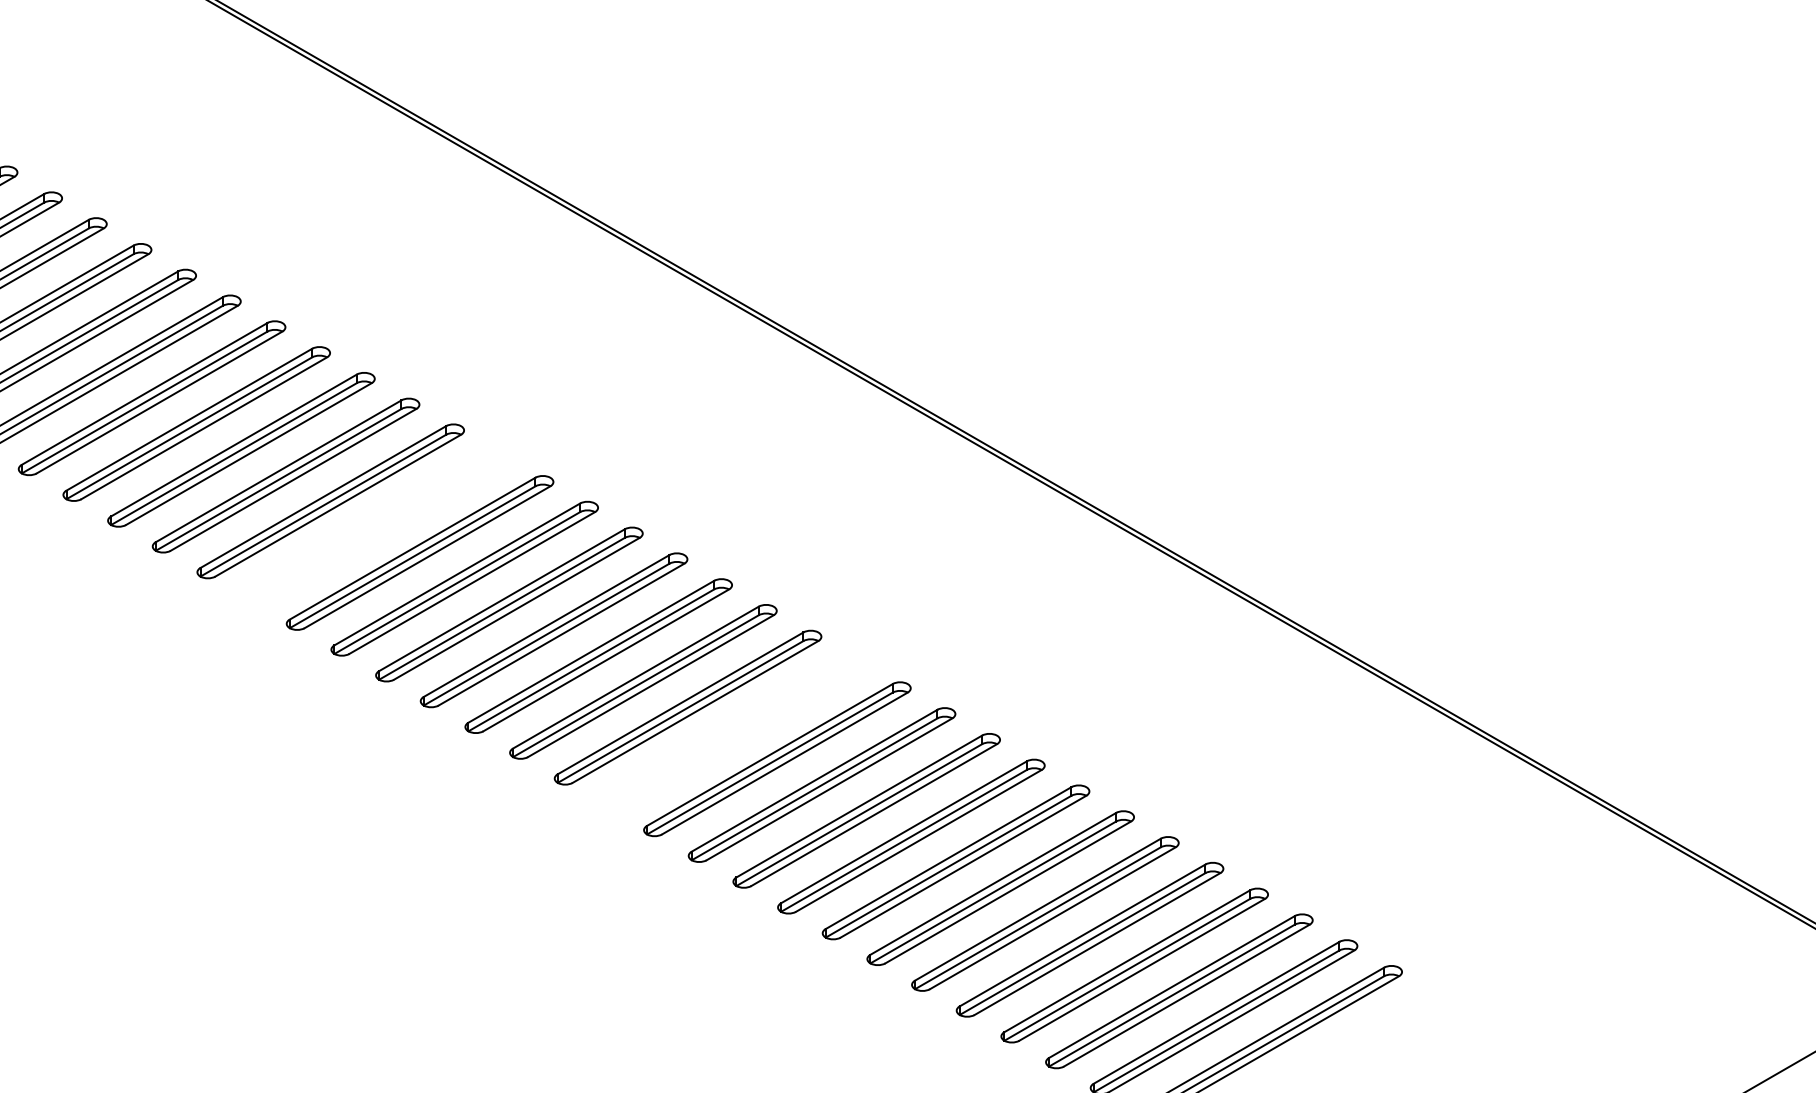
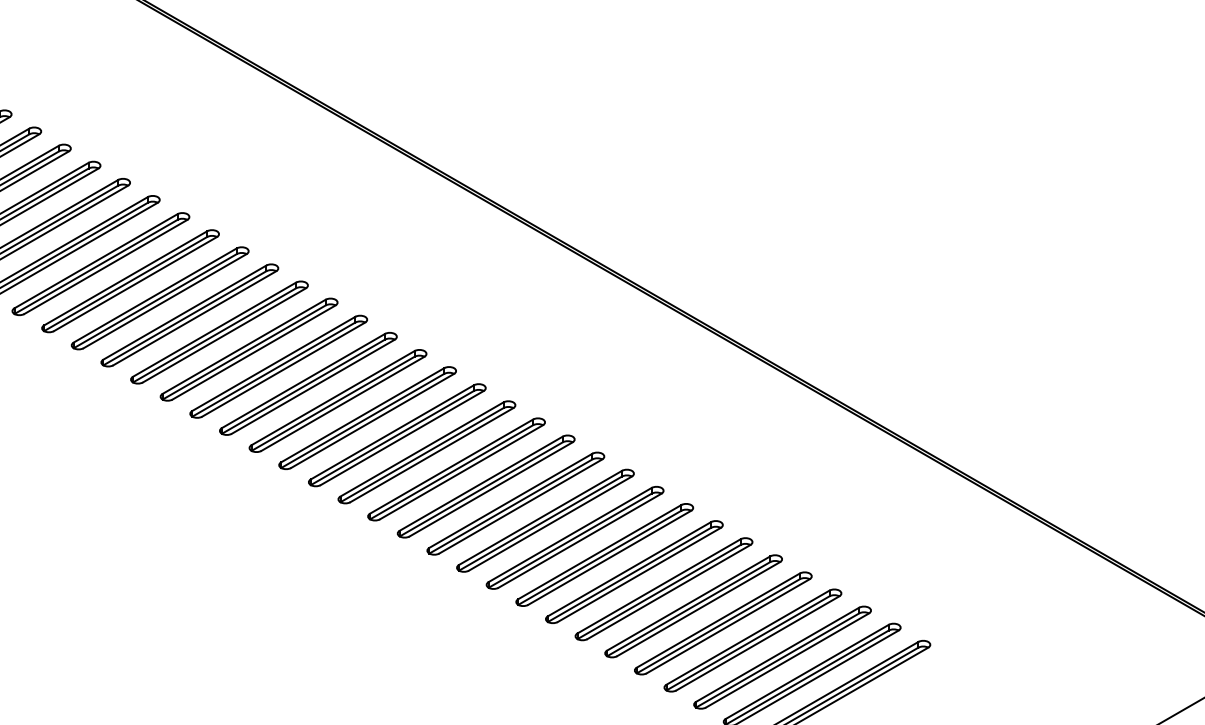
part: (374, 526) -> (248, 349), added
part: (731, 733) -> (485, 486), added

